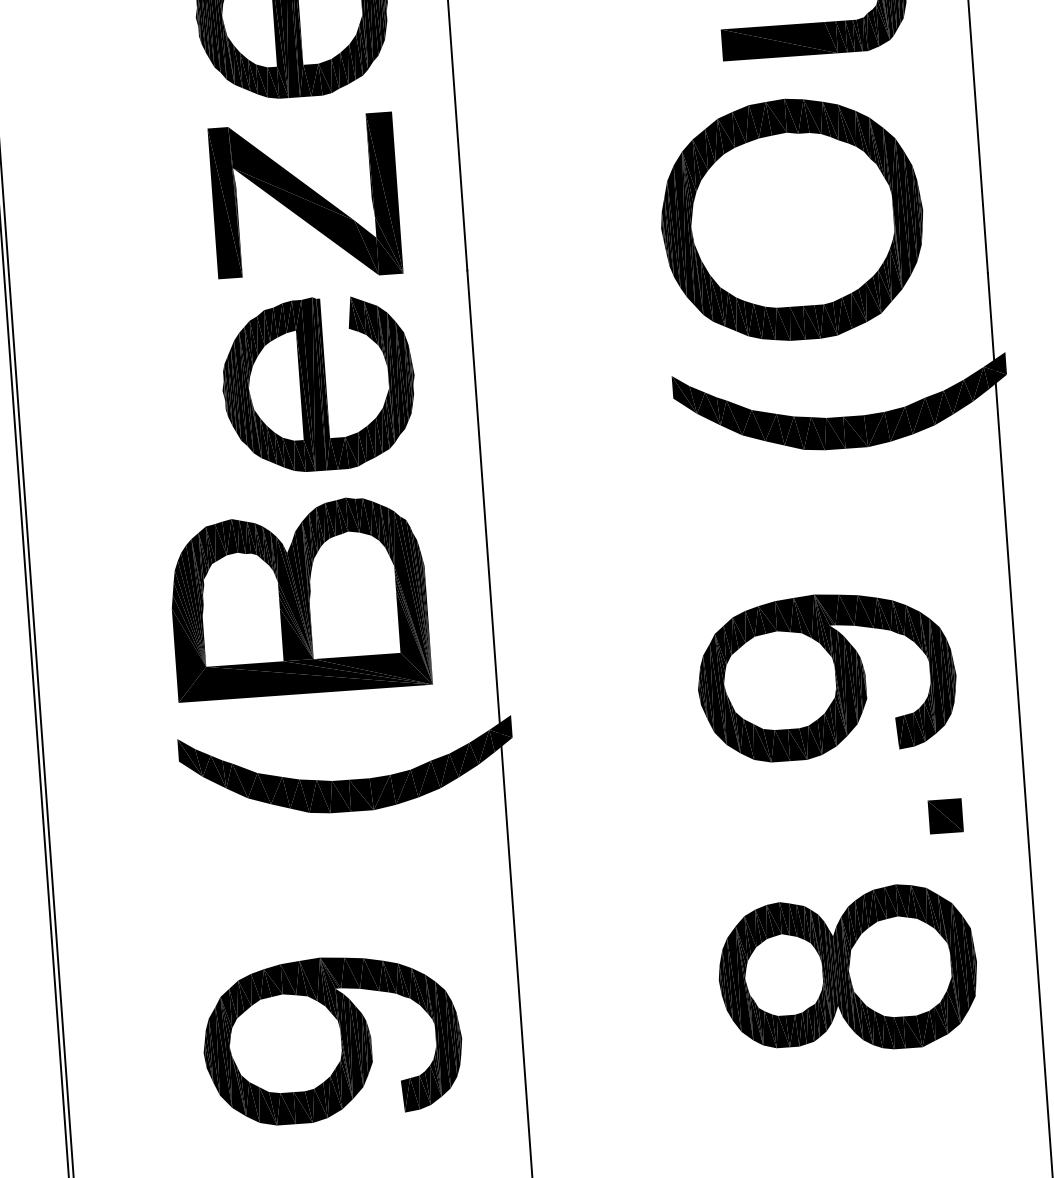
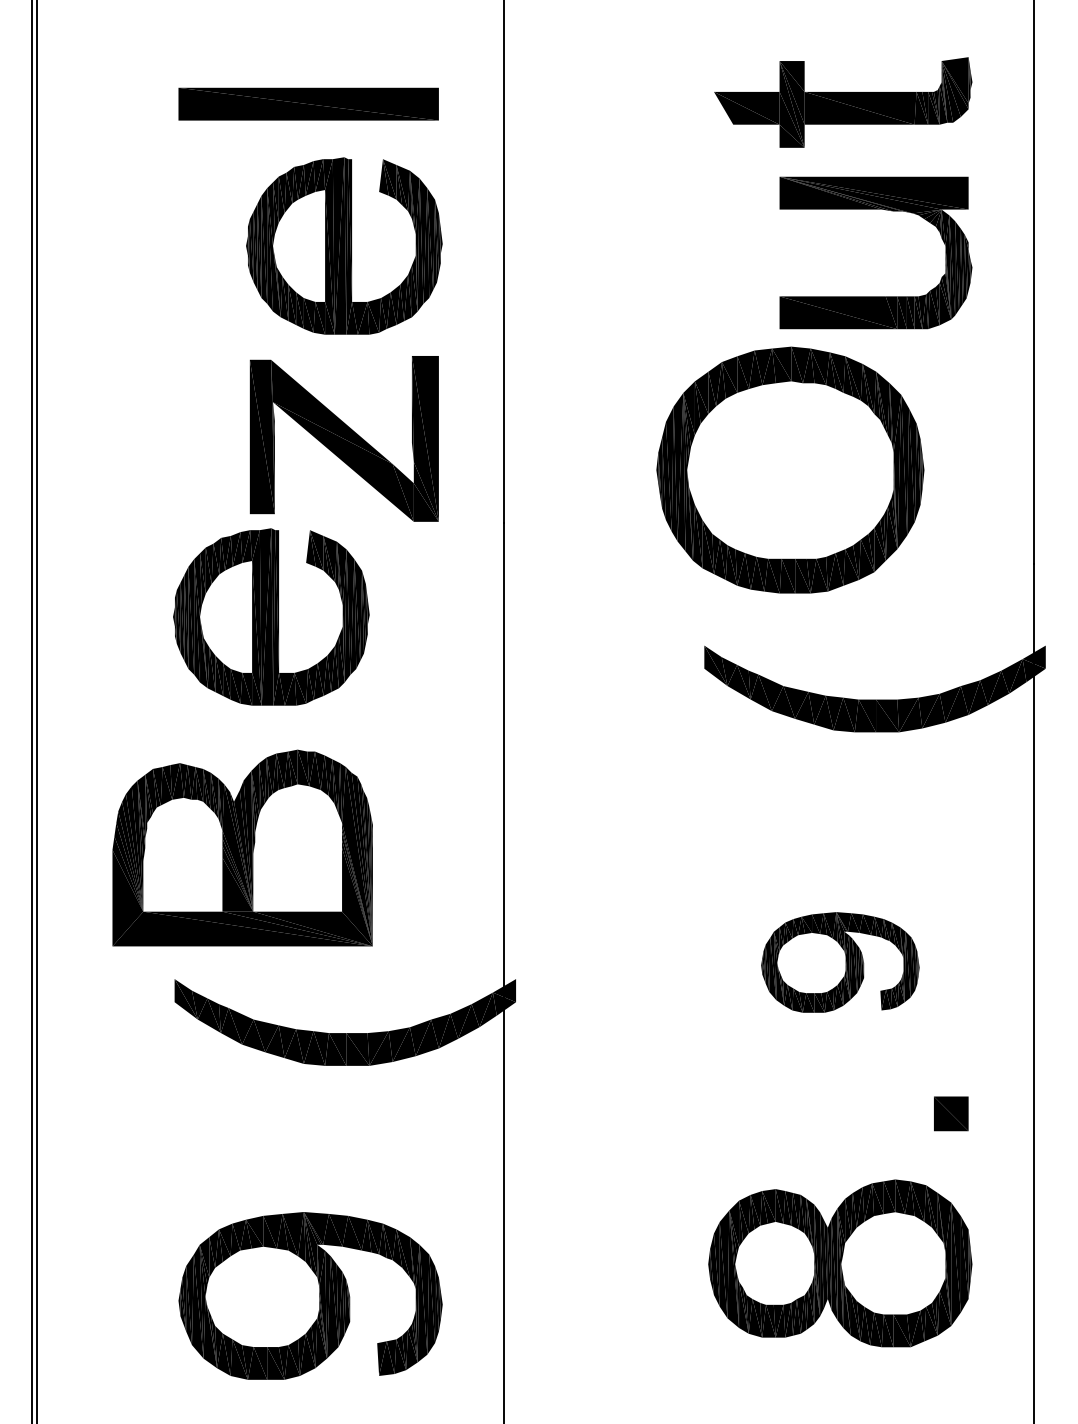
part: (792, 218) -> (790, 469), moved
part: (318, 383) -> (271, 616), moved
part: (298, 597) -> (242, 847), moved
part: (826, 676) -> (840, 962), size x0.6

